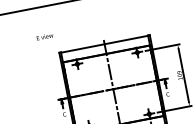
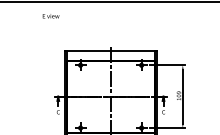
text: (44, 37) -> (50, 16), moved

